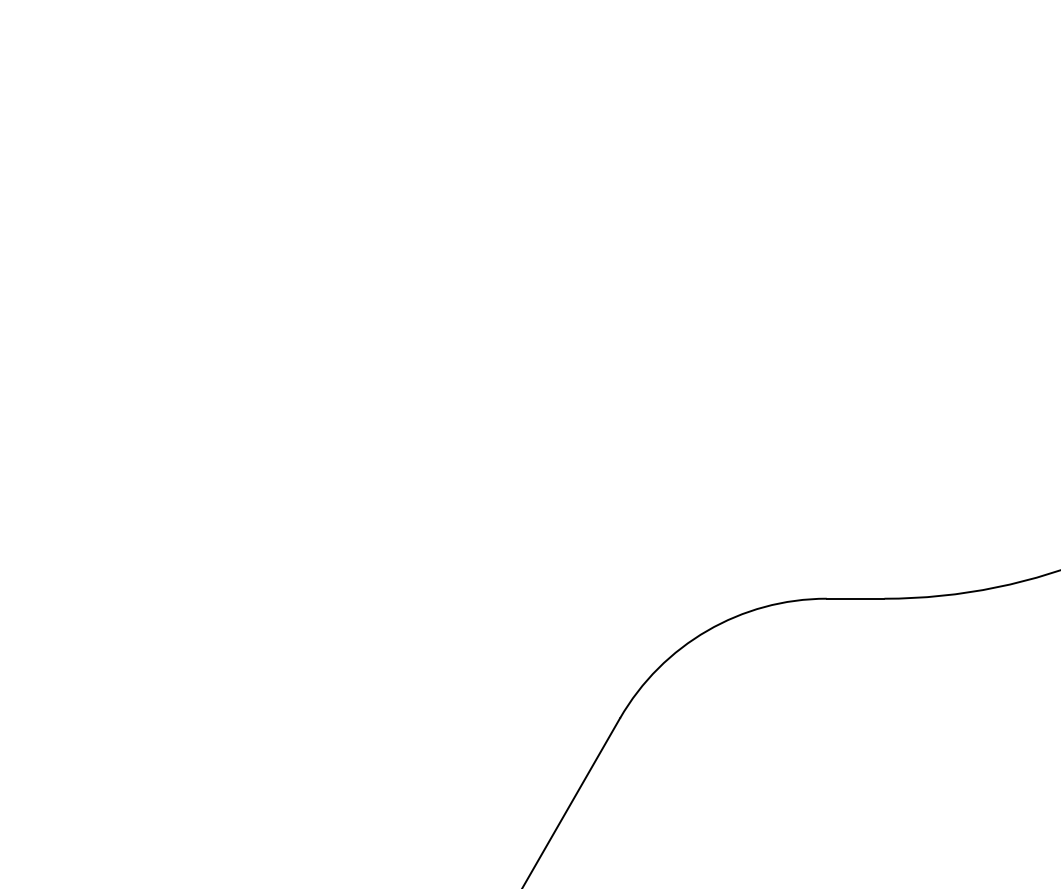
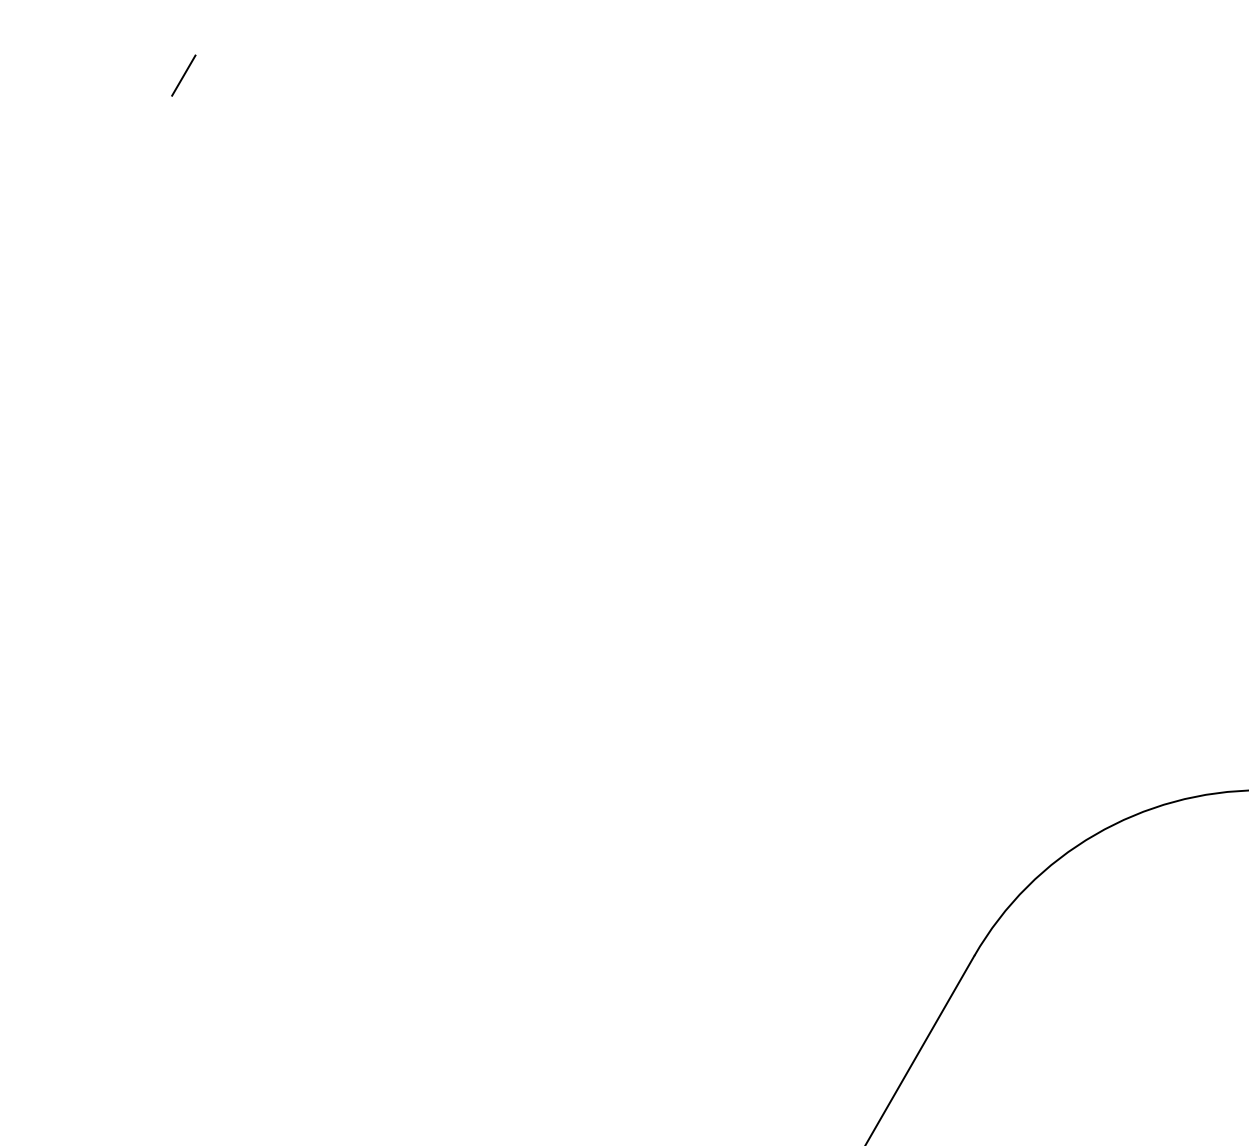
line: (48, 81) -> (183, 74), added

